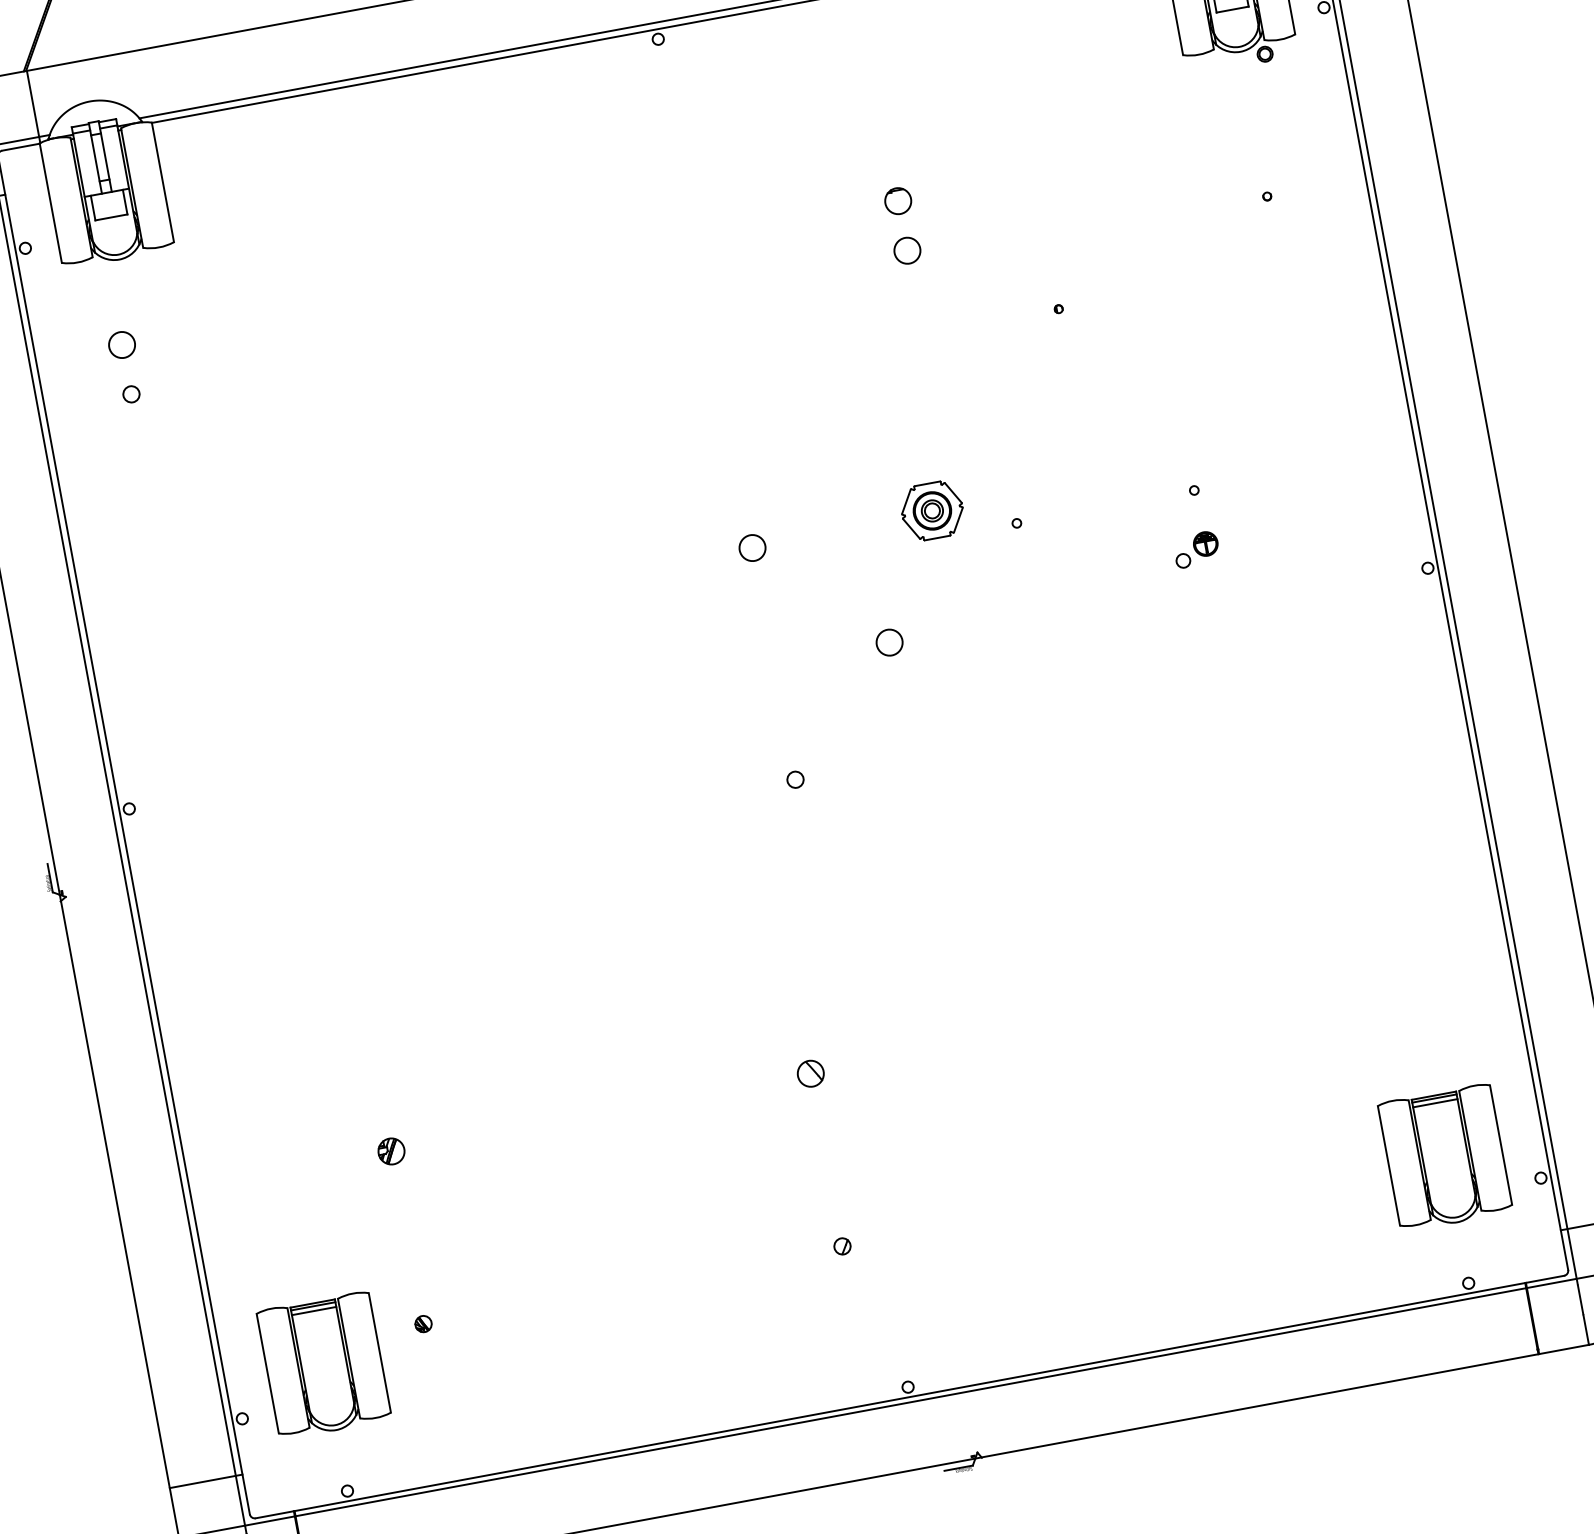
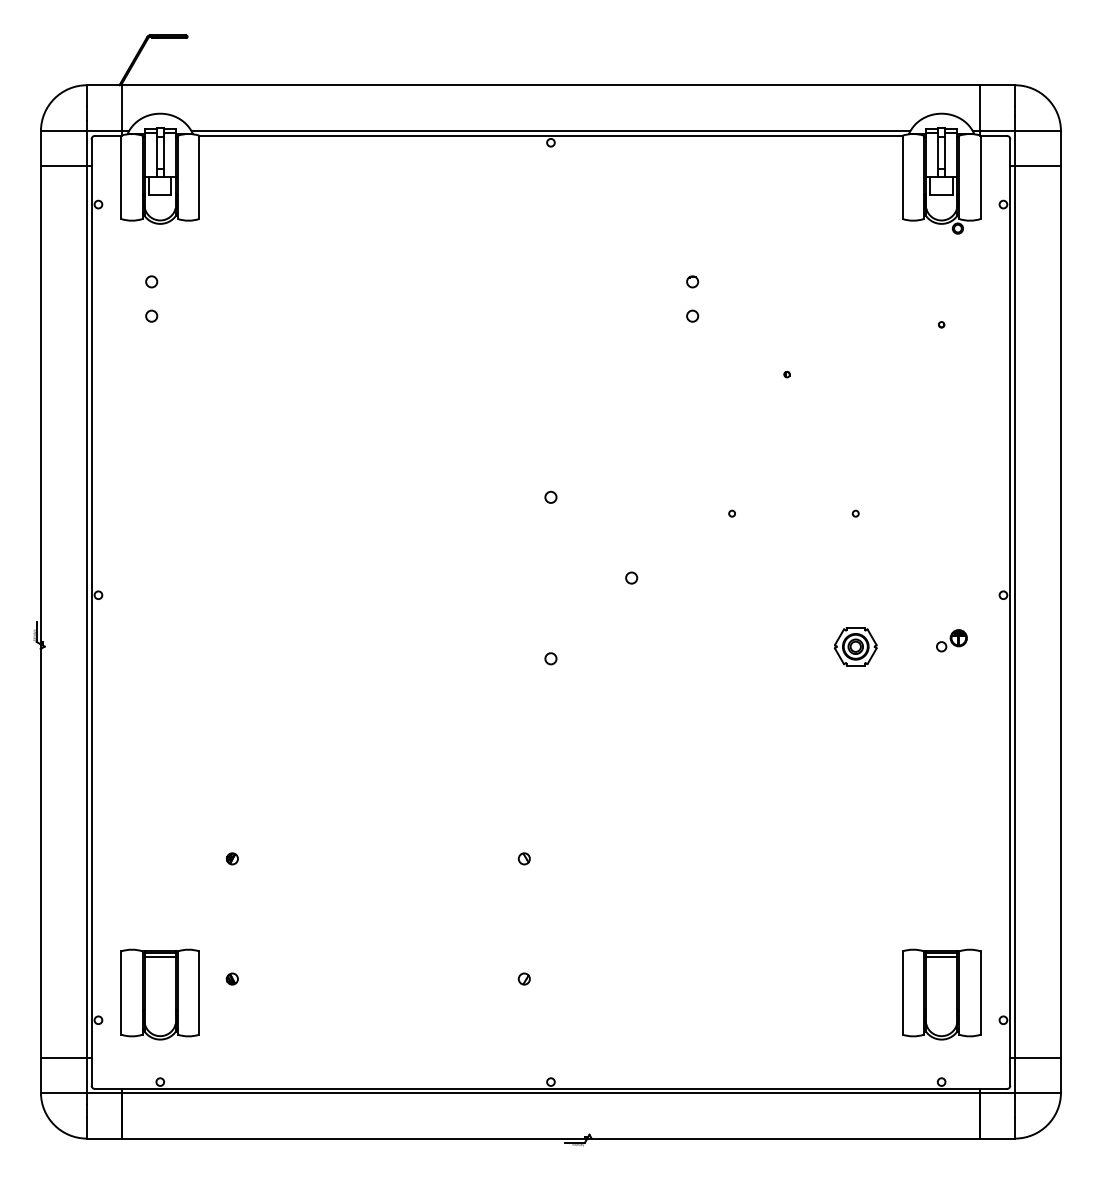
circle: (898, 200) -> (692, 281), size x0.62
circle: (907, 249) -> (692, 315), size x0.62
circle: (121, 344) -> (151, 281), size x0.62
part: (931, 510) -> (855, 646), moved
circle: (751, 548) -> (550, 497), size x0.62
part: (1195, 549) -> (951, 640), moved
circle: (889, 641) -> (631, 577), size x0.62
part: (809, 1073) -> (523, 858), size x0.62
part: (391, 1151) -> (232, 858), size x0.62

